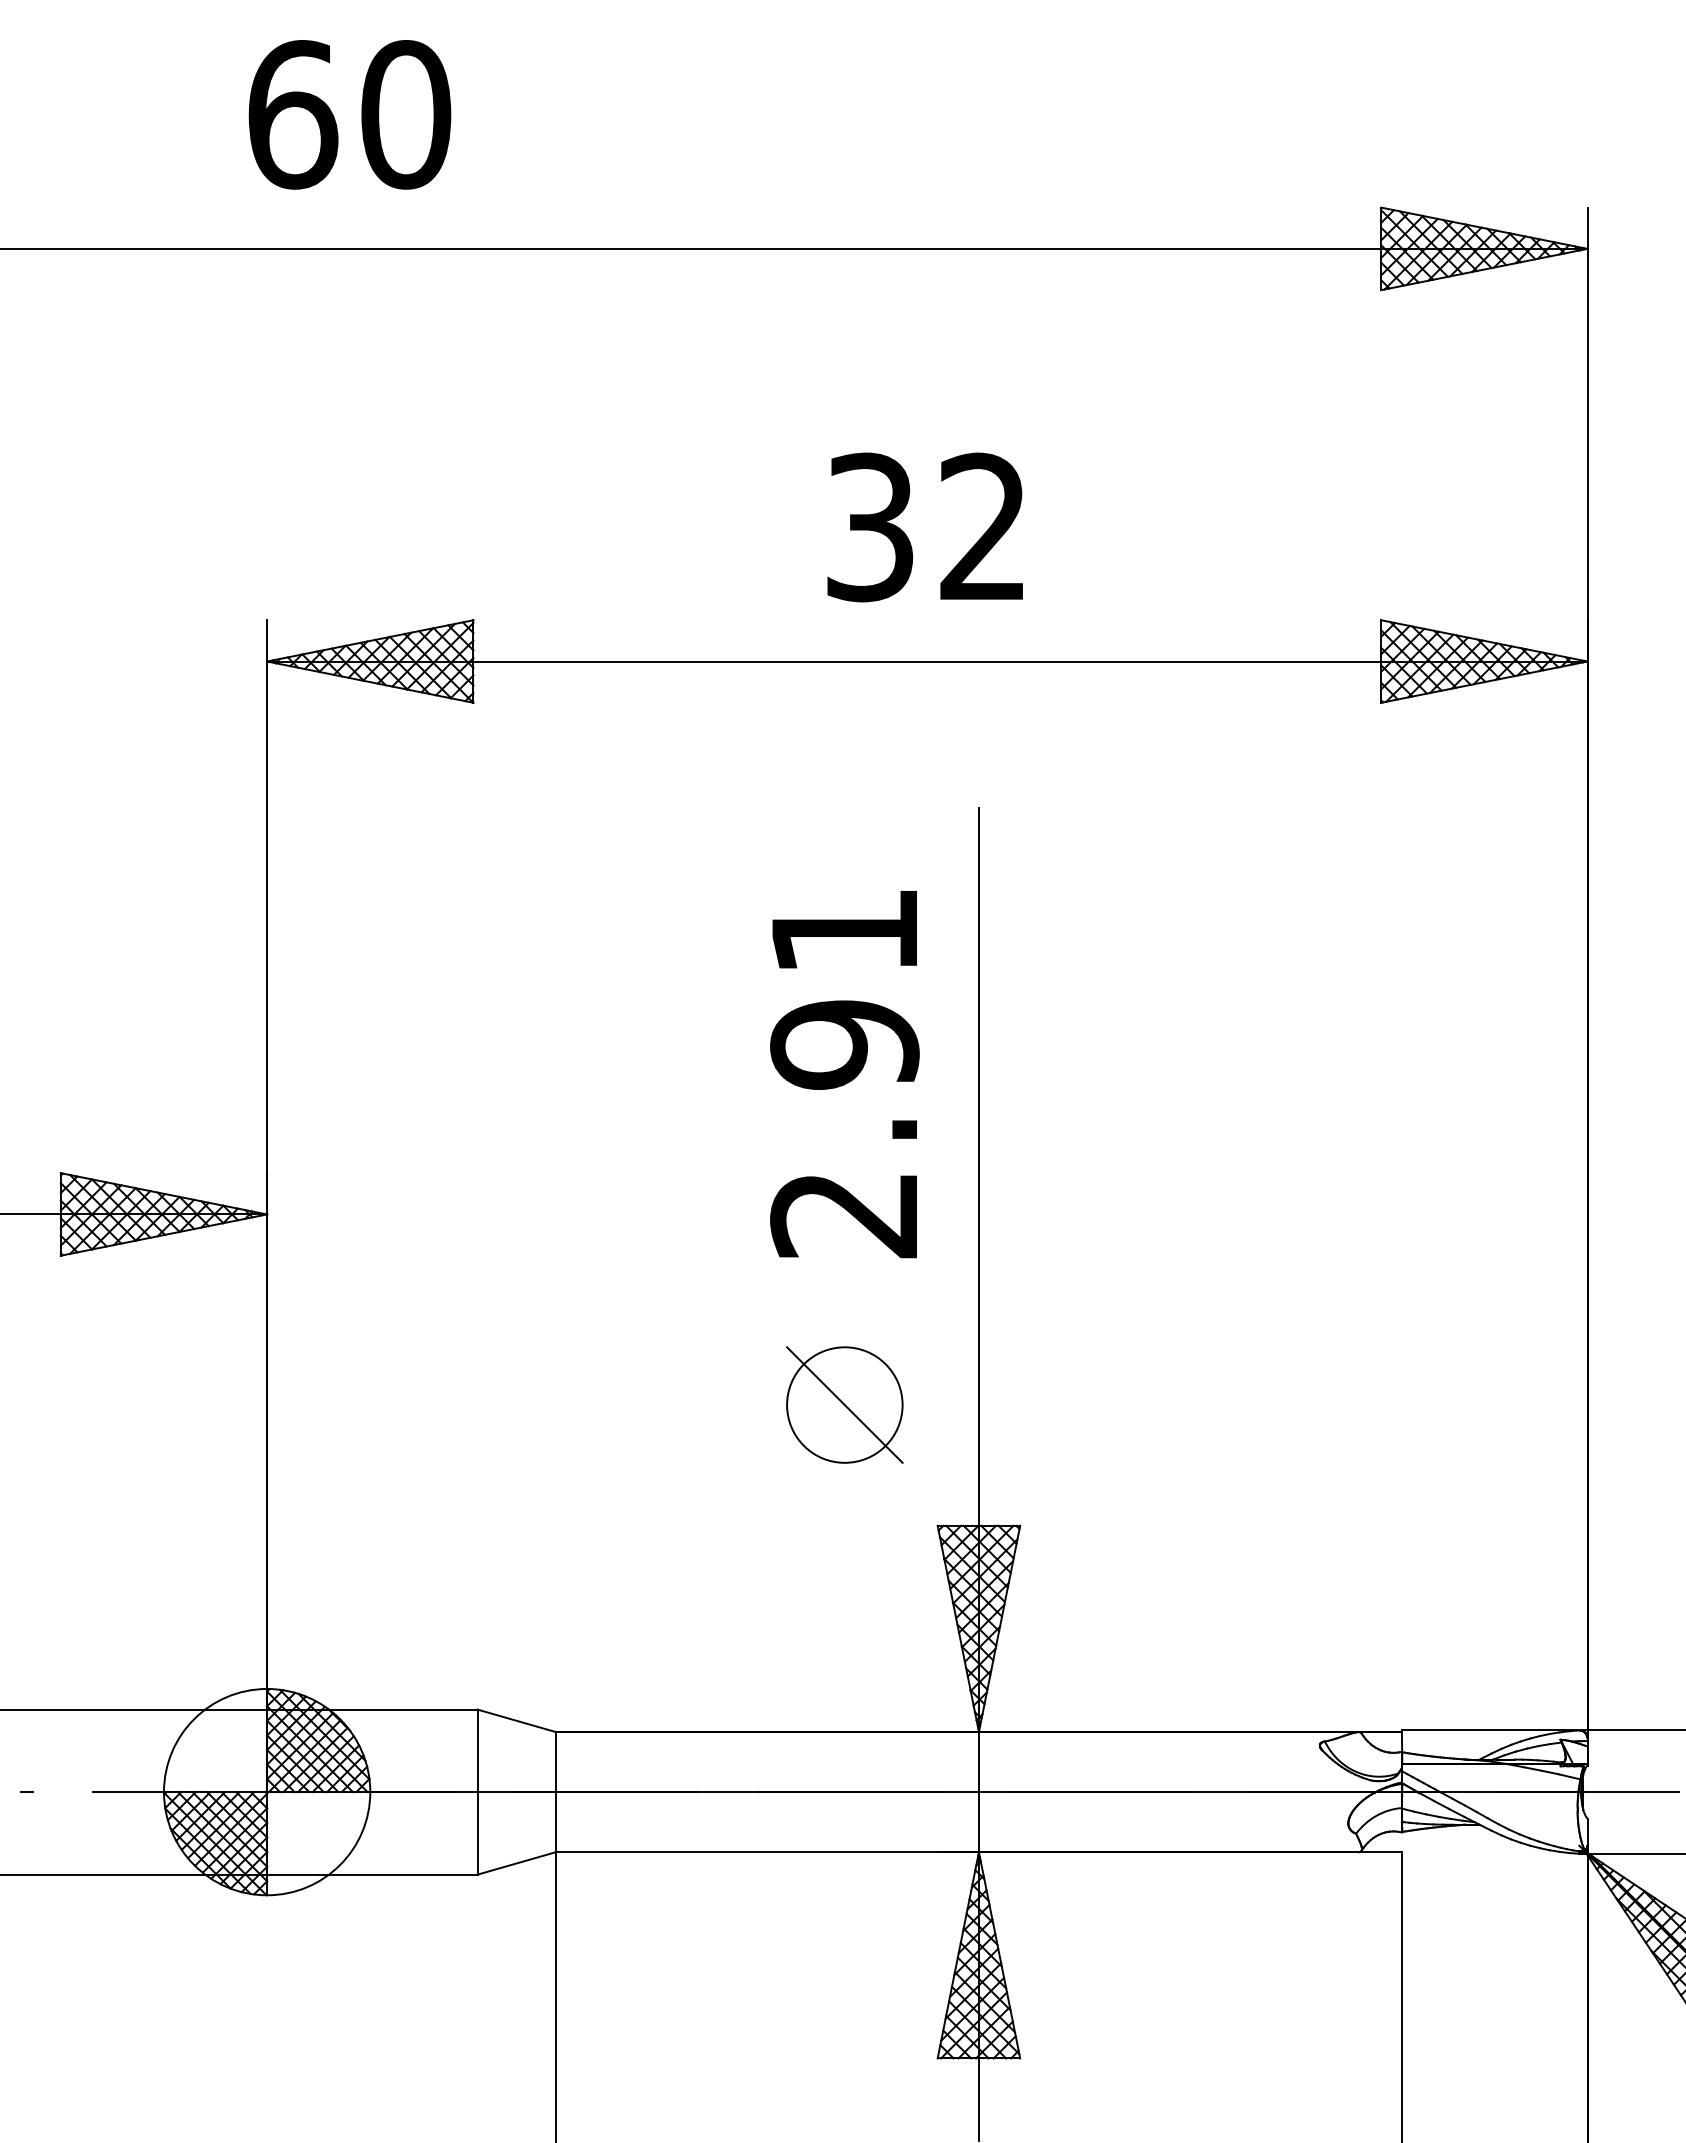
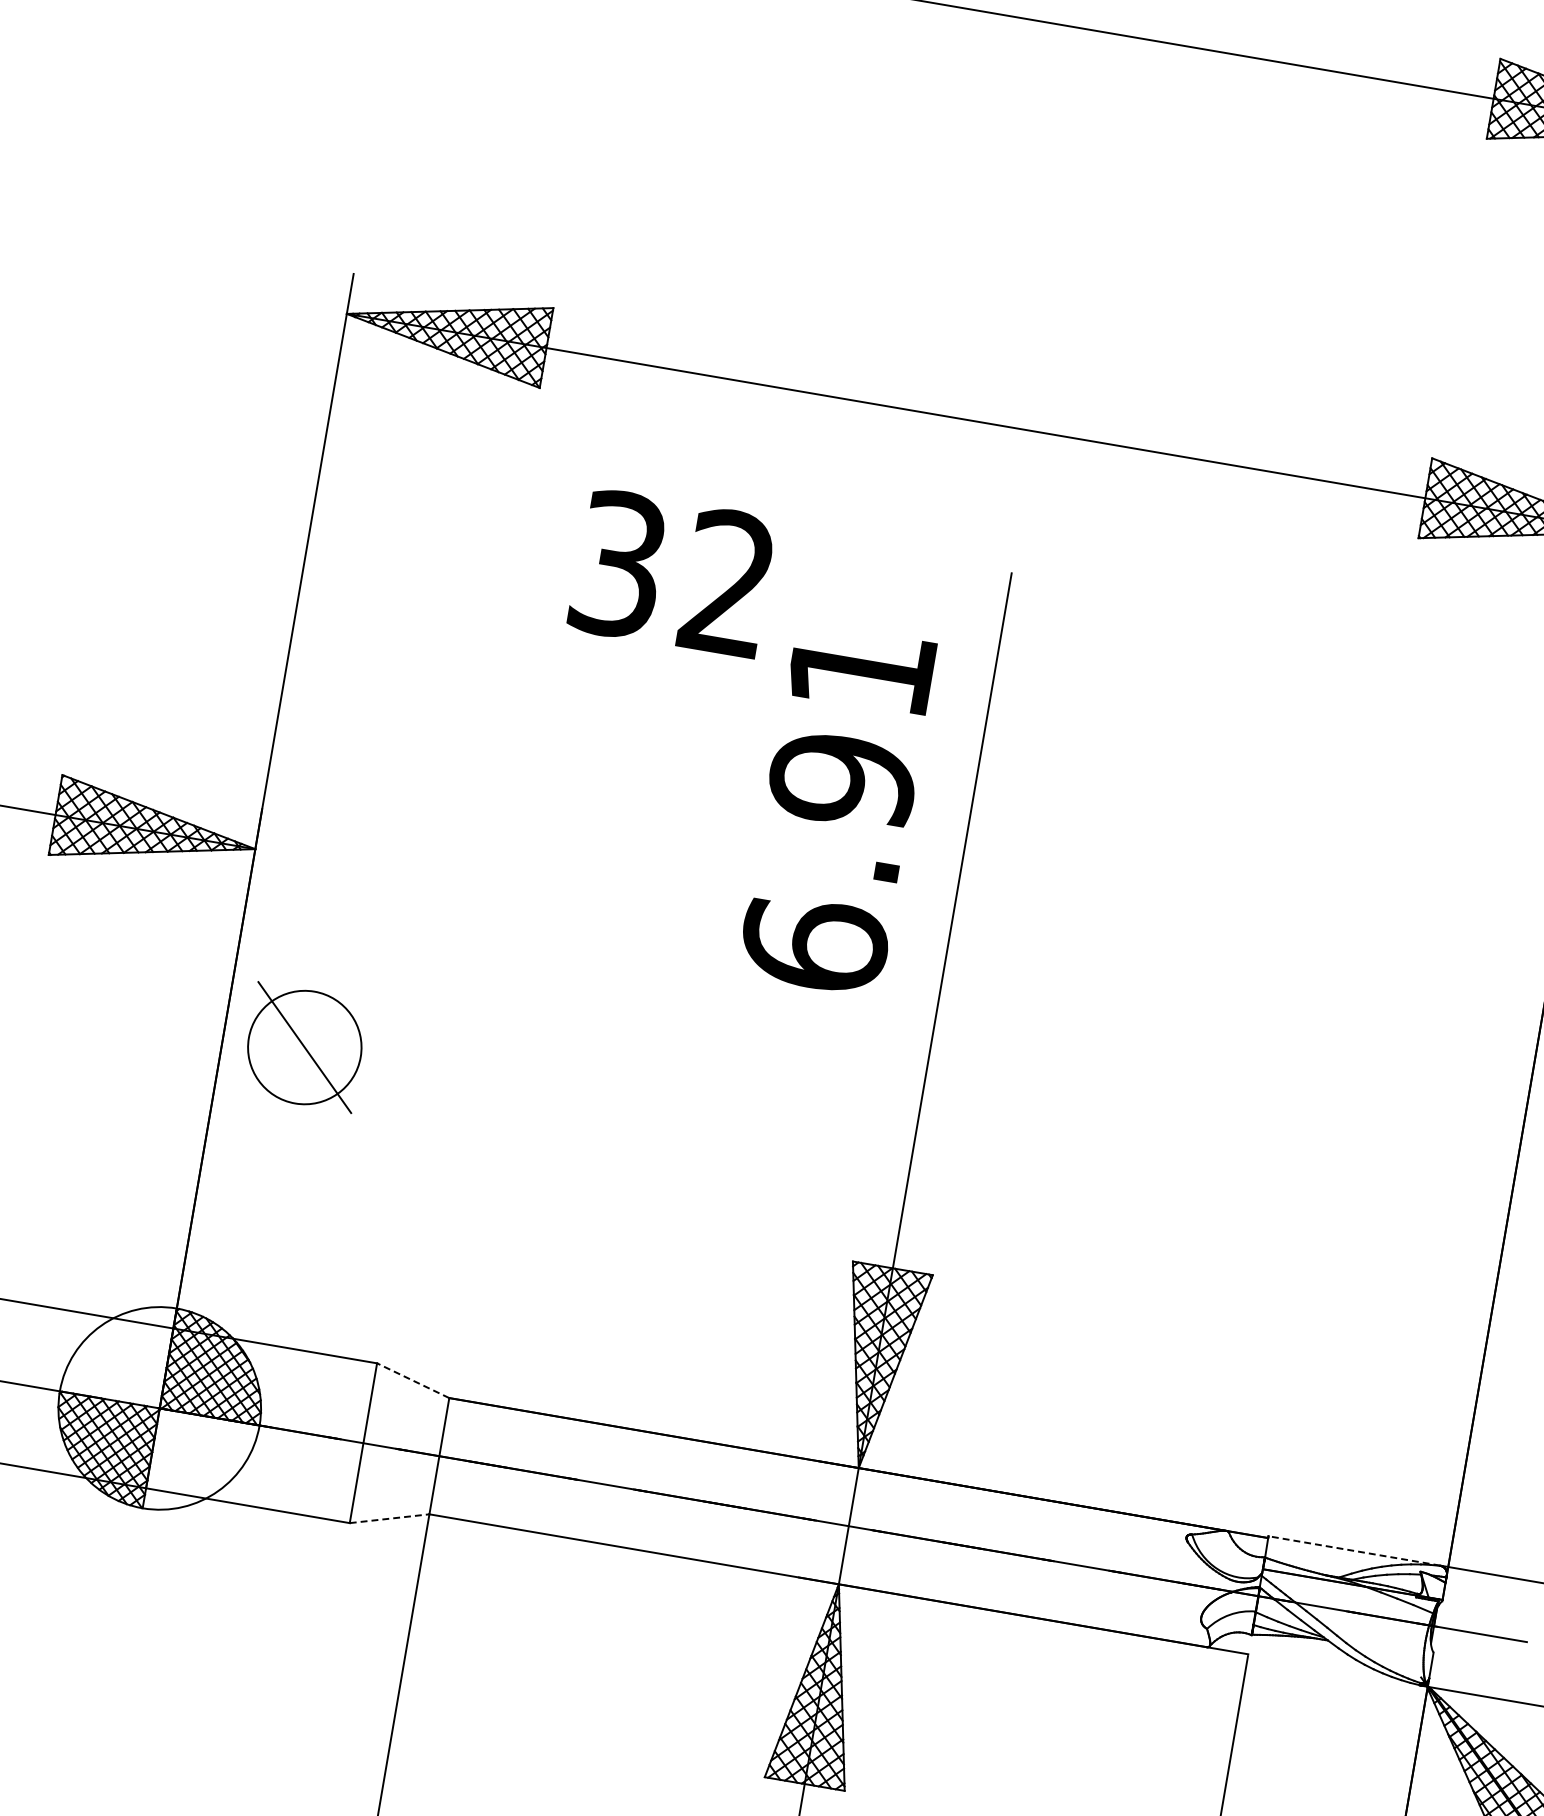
text: (924, 527) -> (671, 573), moved
text: (844, 1213) -> (814, 943), 2.91 -> 6.91
part: (844, 1404) -> (304, 1046), moved
line: (516, 1720) -> (412, 1380), solid -> dashed
line: (1490, 1730) -> (1354, 1551), solid -> dashed
line: (516, 1863) -> (389, 1518), solid -> dashed

